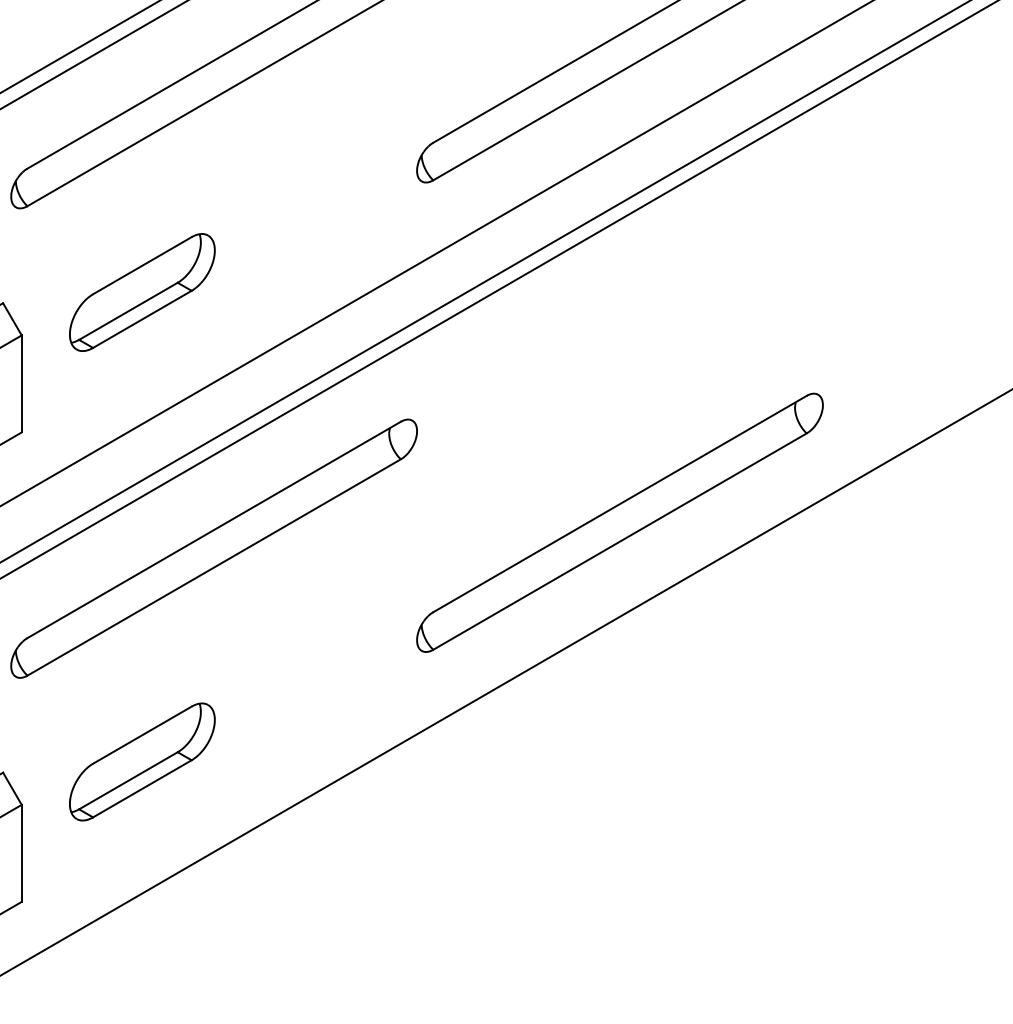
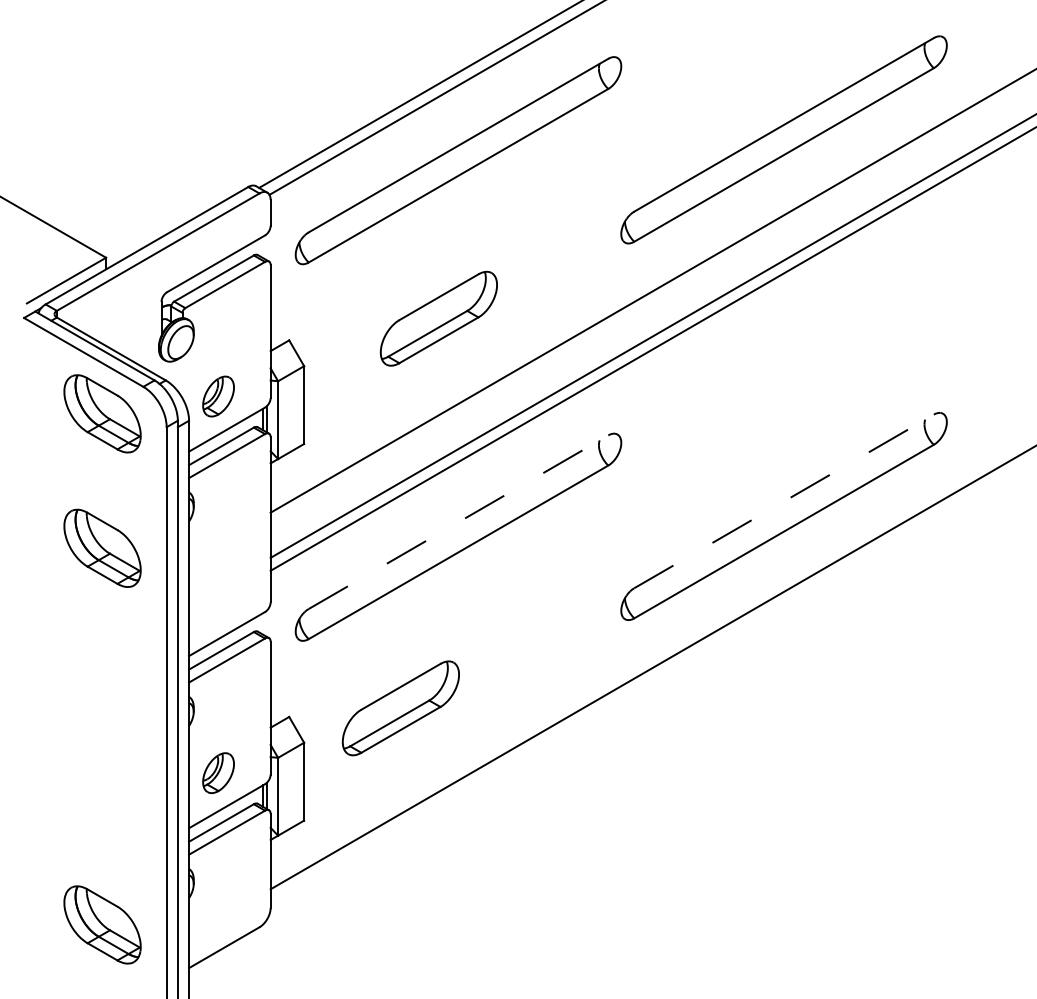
part: (141, 292) -> (438, 318), moved
line: (620, 504) -> (784, 501), solid -> dashed
line: (214, 529) -> (458, 521), solid -> dashed

